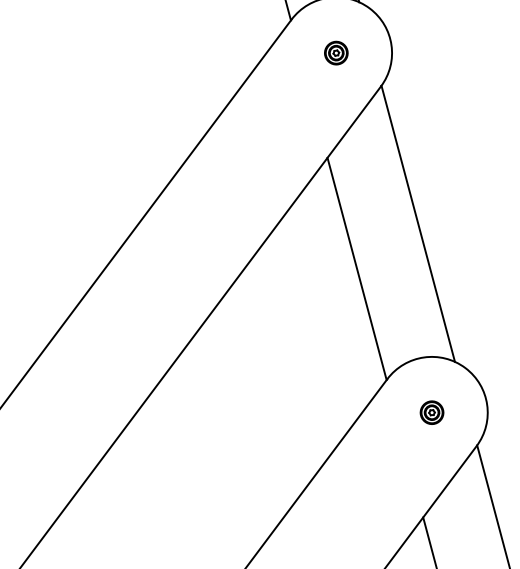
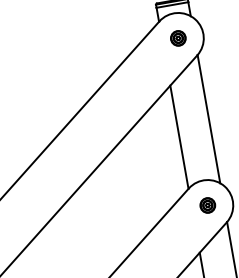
part: (336, 53) -> (178, 38), size x1.43
part: (431, 412) -> (207, 205), size x1.43

